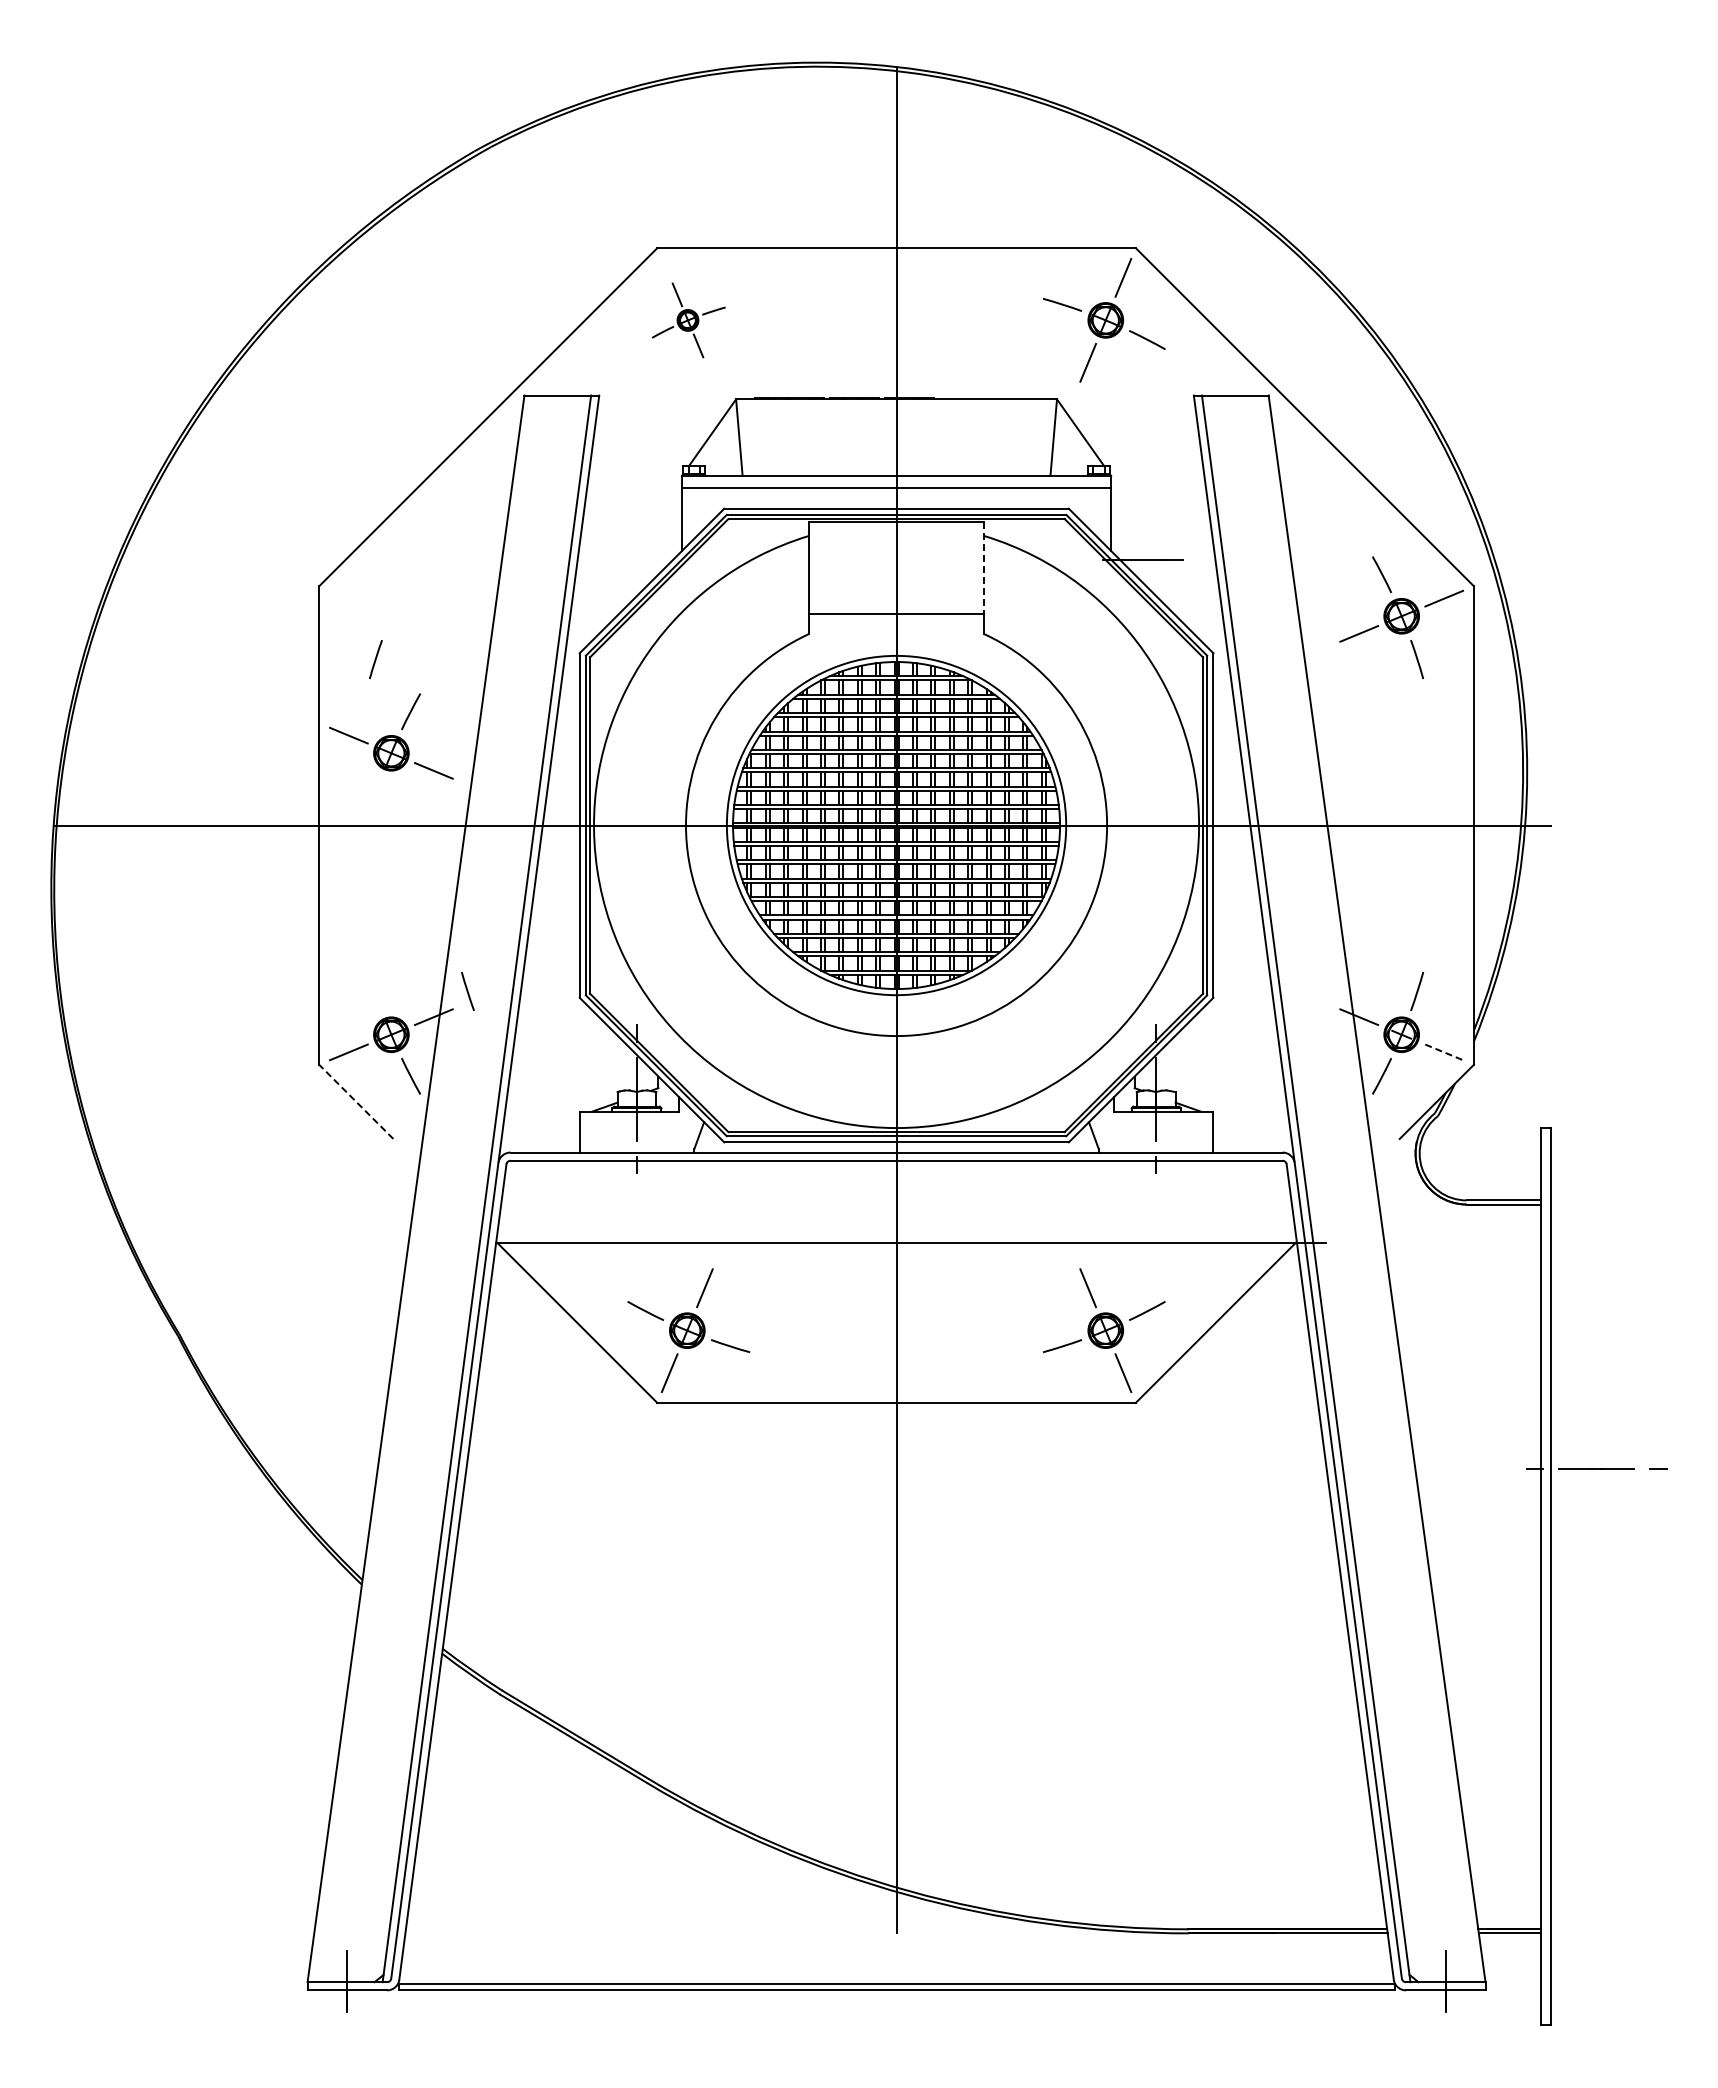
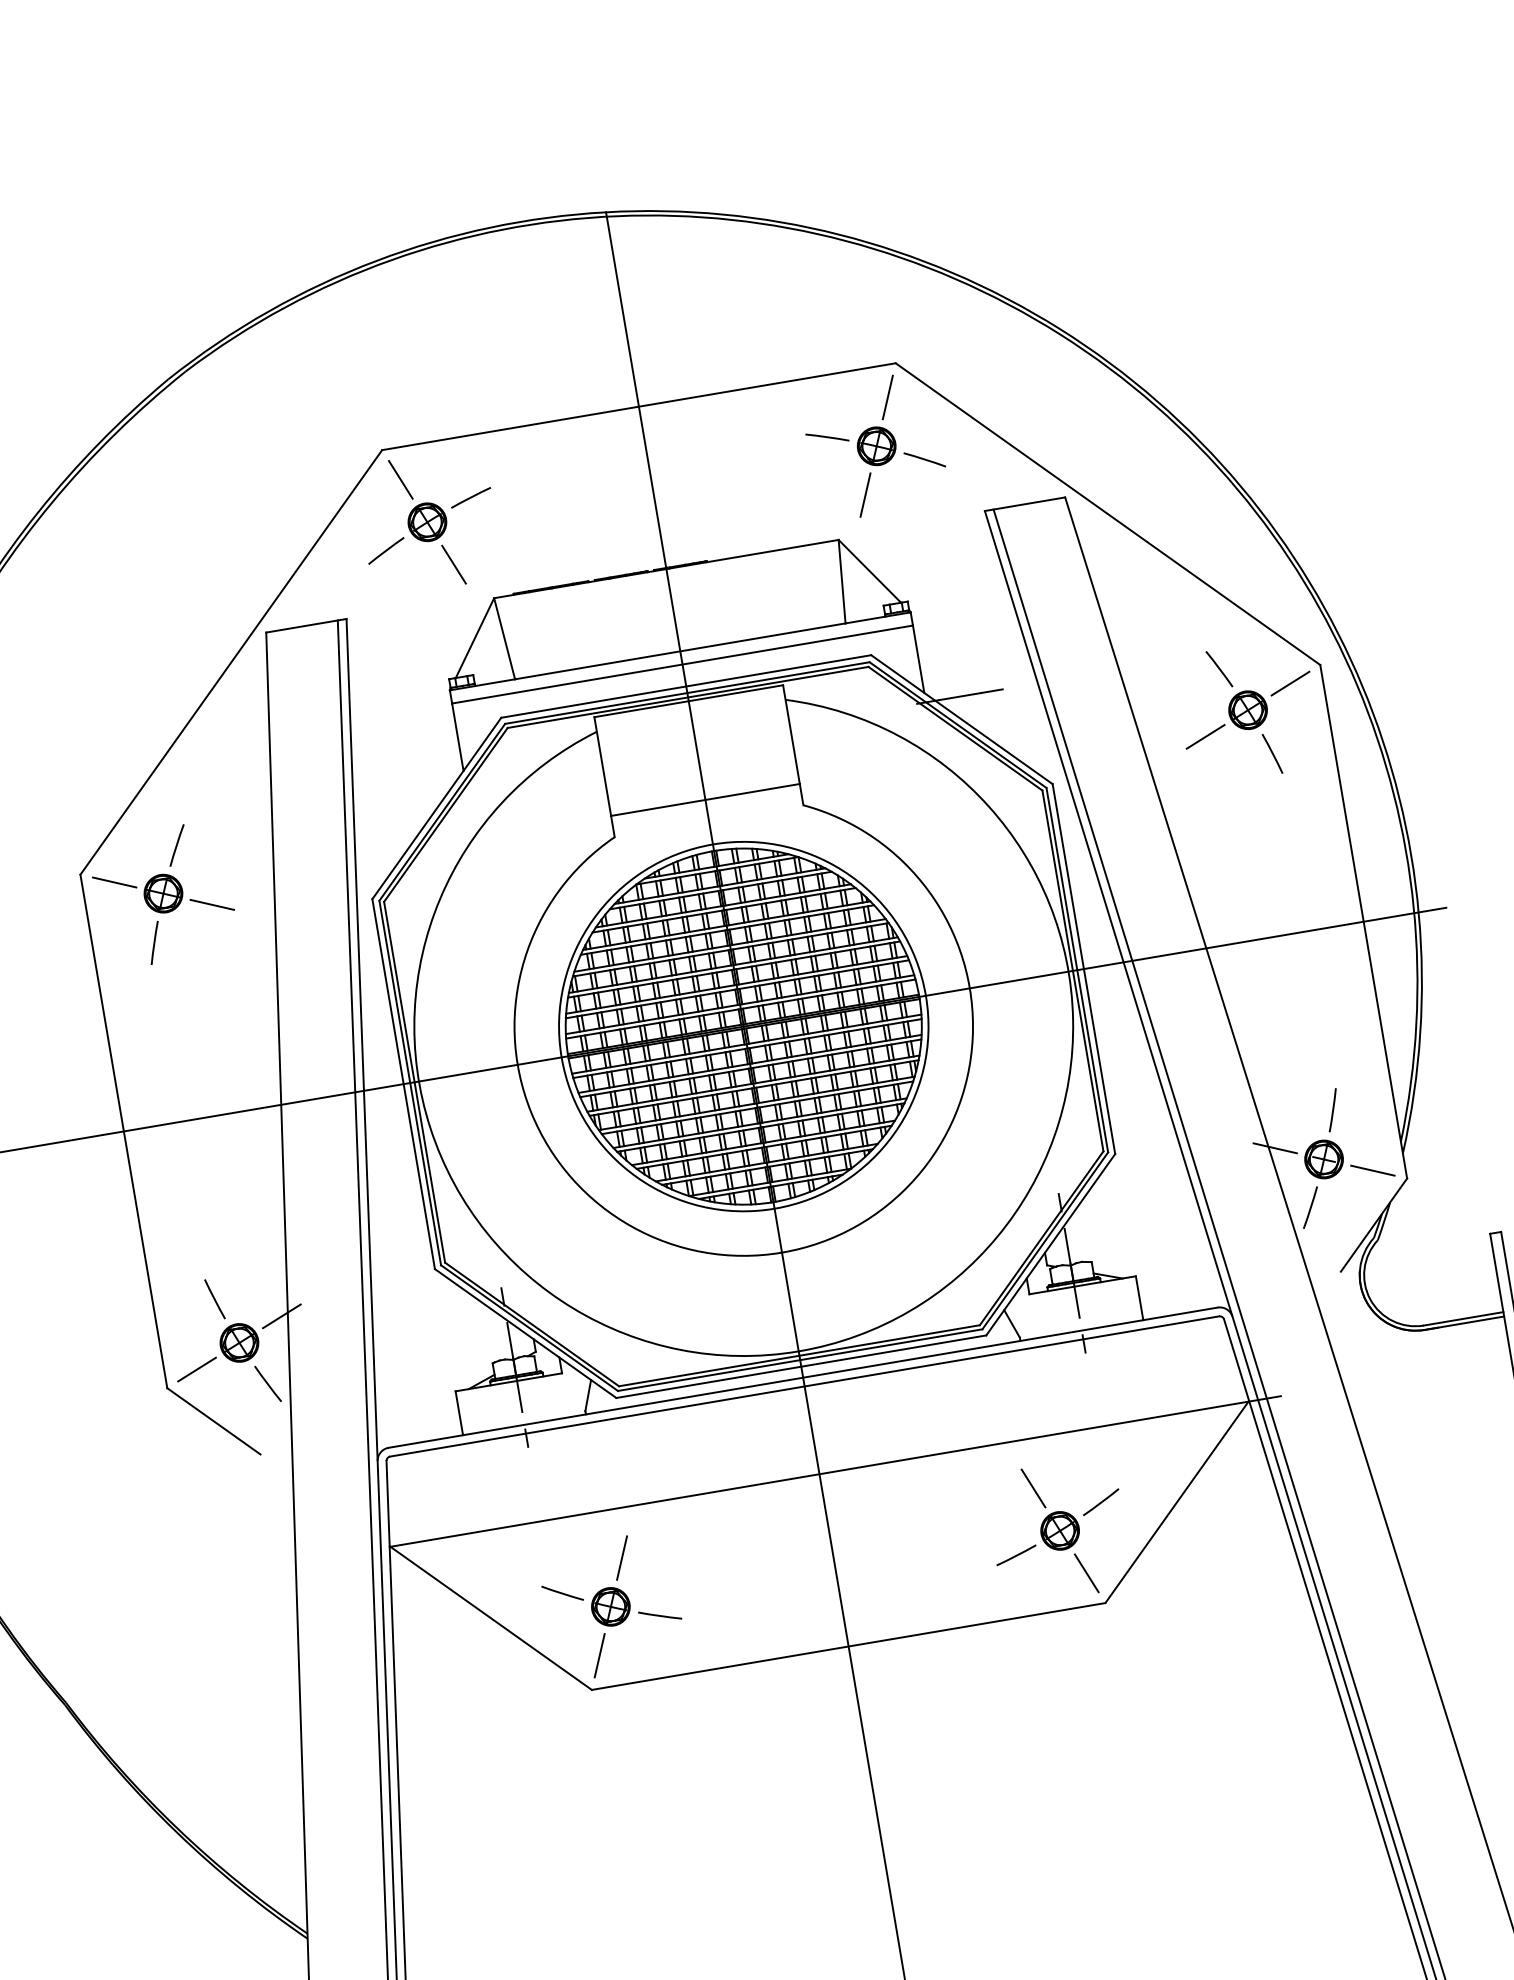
part: (688, 320) -> (428, 522), size x1.67
line: (984, 568) -> (791, 734), dashed -> solid
part: (391, 736) -> (160, 875), moved
line: (467, 991) -> (214, 1299), moved
line: (1444, 1052) -> (1373, 1170), dashed -> solid
line: (356, 1101) -> (214, 1420), dashed -> solid

